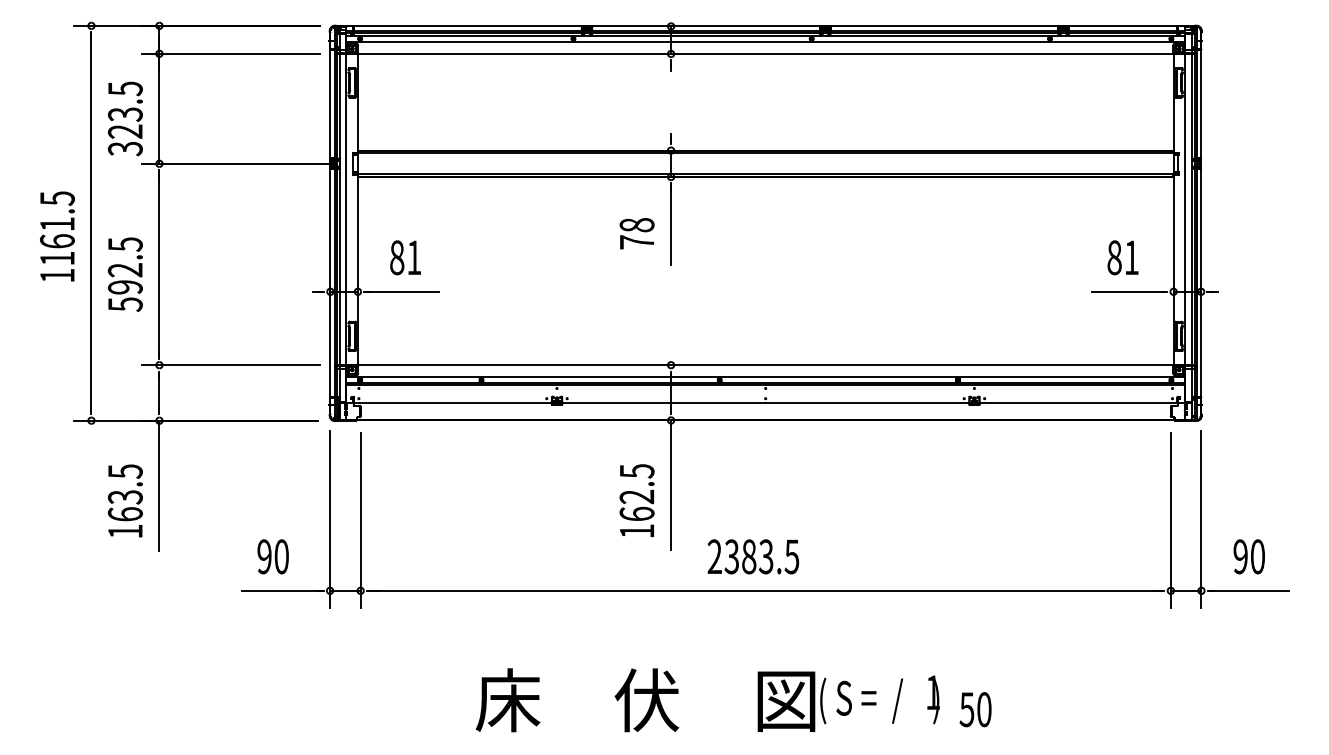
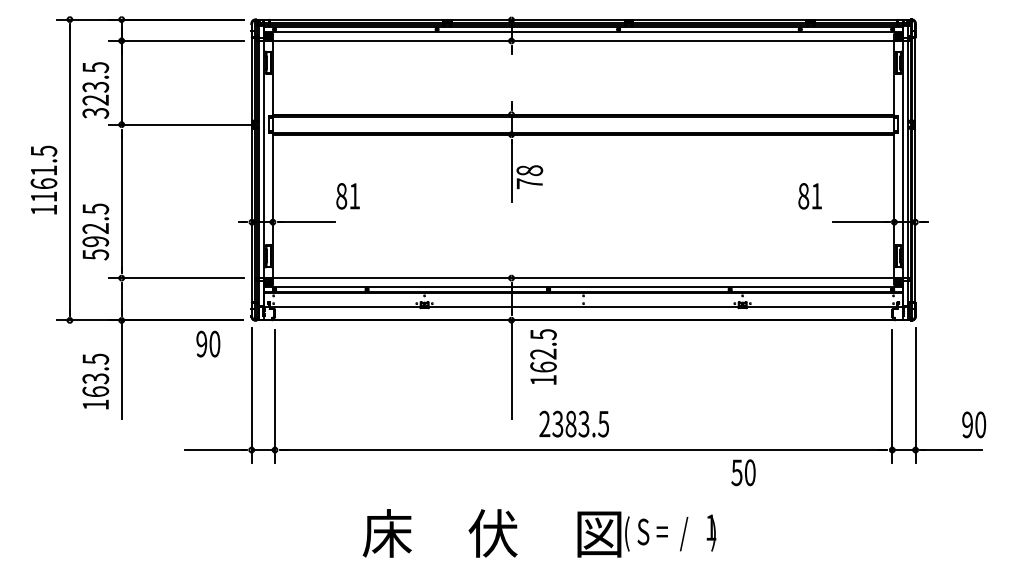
text: (636, 233) -> (529, 177), moved
text: (405, 257) -> (348, 196), moved
text: (1122, 257) -> (809, 196), moved
text: (125, 274) -> (95, 231), moved
text: (636, 500) -> (543, 356), moved
text: (272, 556) -> (207, 343), moved
text: (1248, 556) -> (973, 424), moved
text: (975, 709) -> (743, 472), moved

